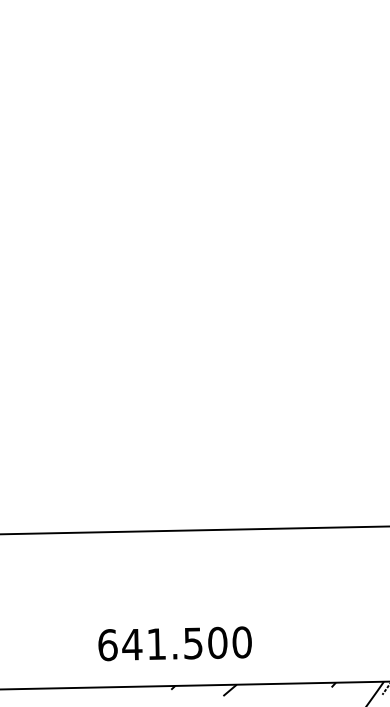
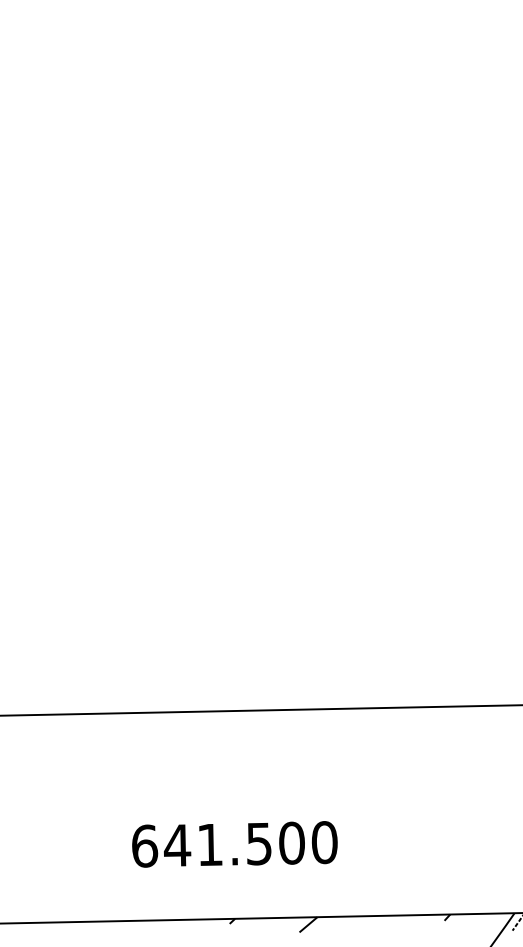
text: (174, 643) -> (234, 844), moved

